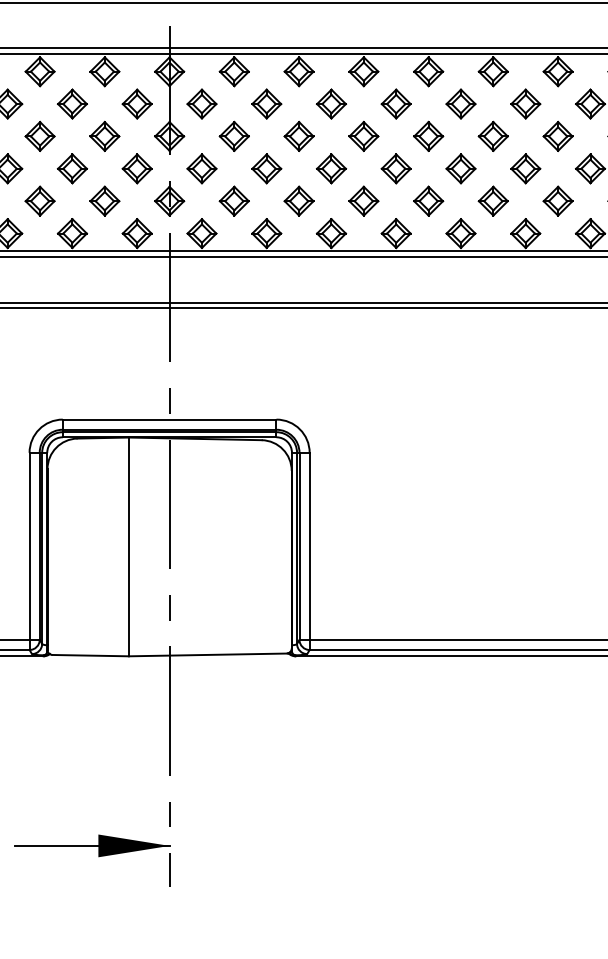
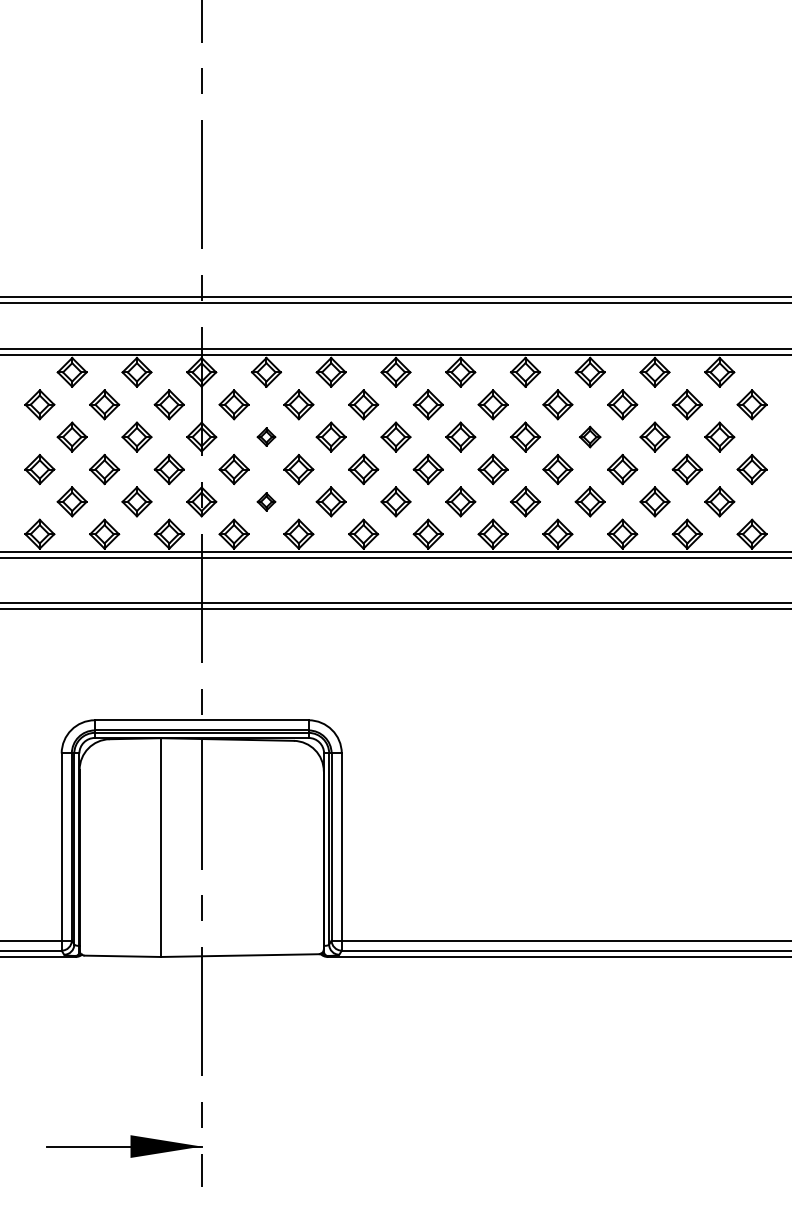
part: (234, 135) -> (266, 436), size x0.6
part: (557, 135) -> (589, 436), size x0.7
part: (234, 200) -> (266, 501), size x0.6

